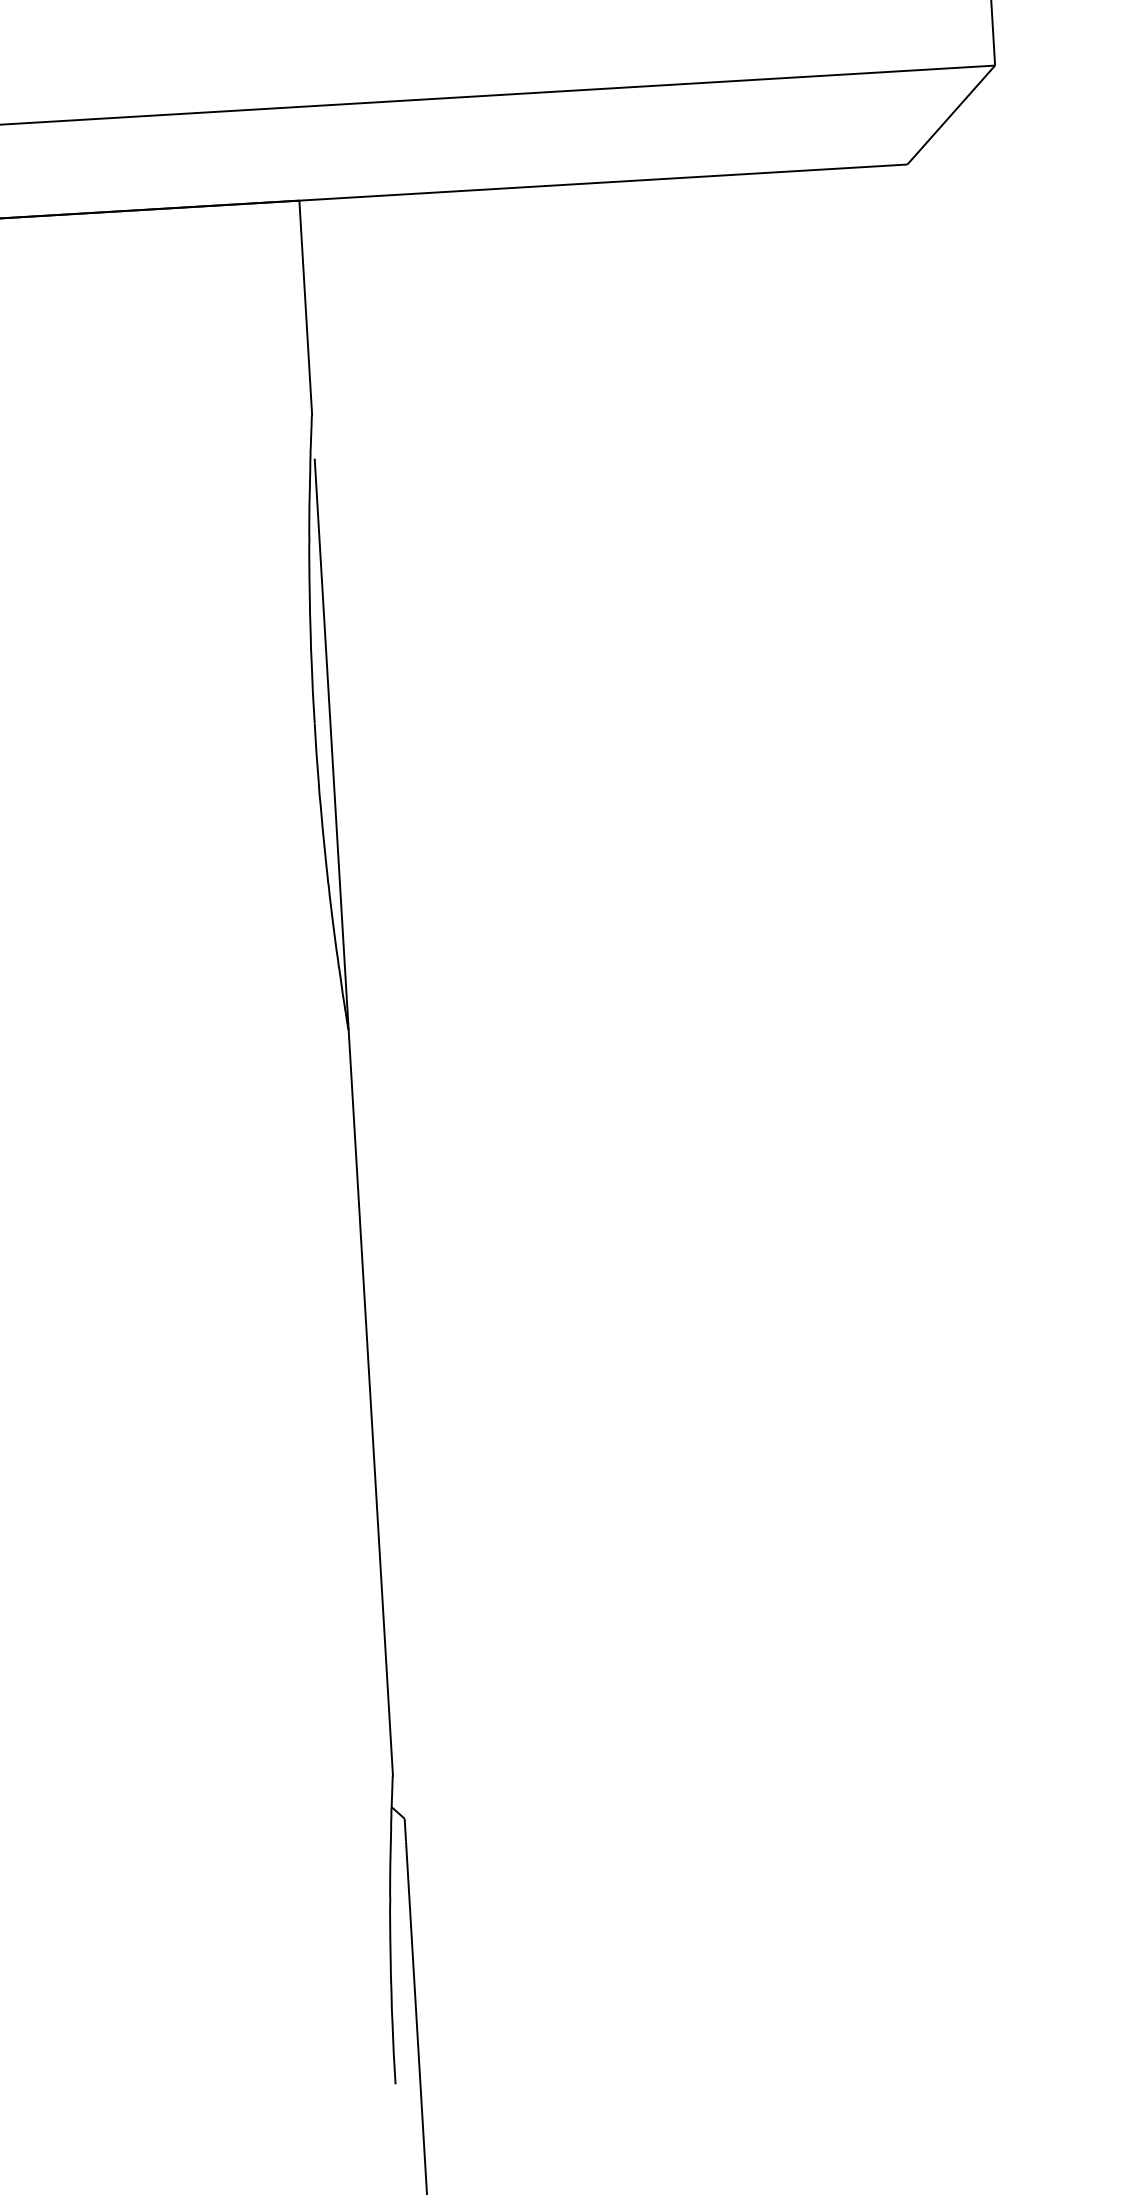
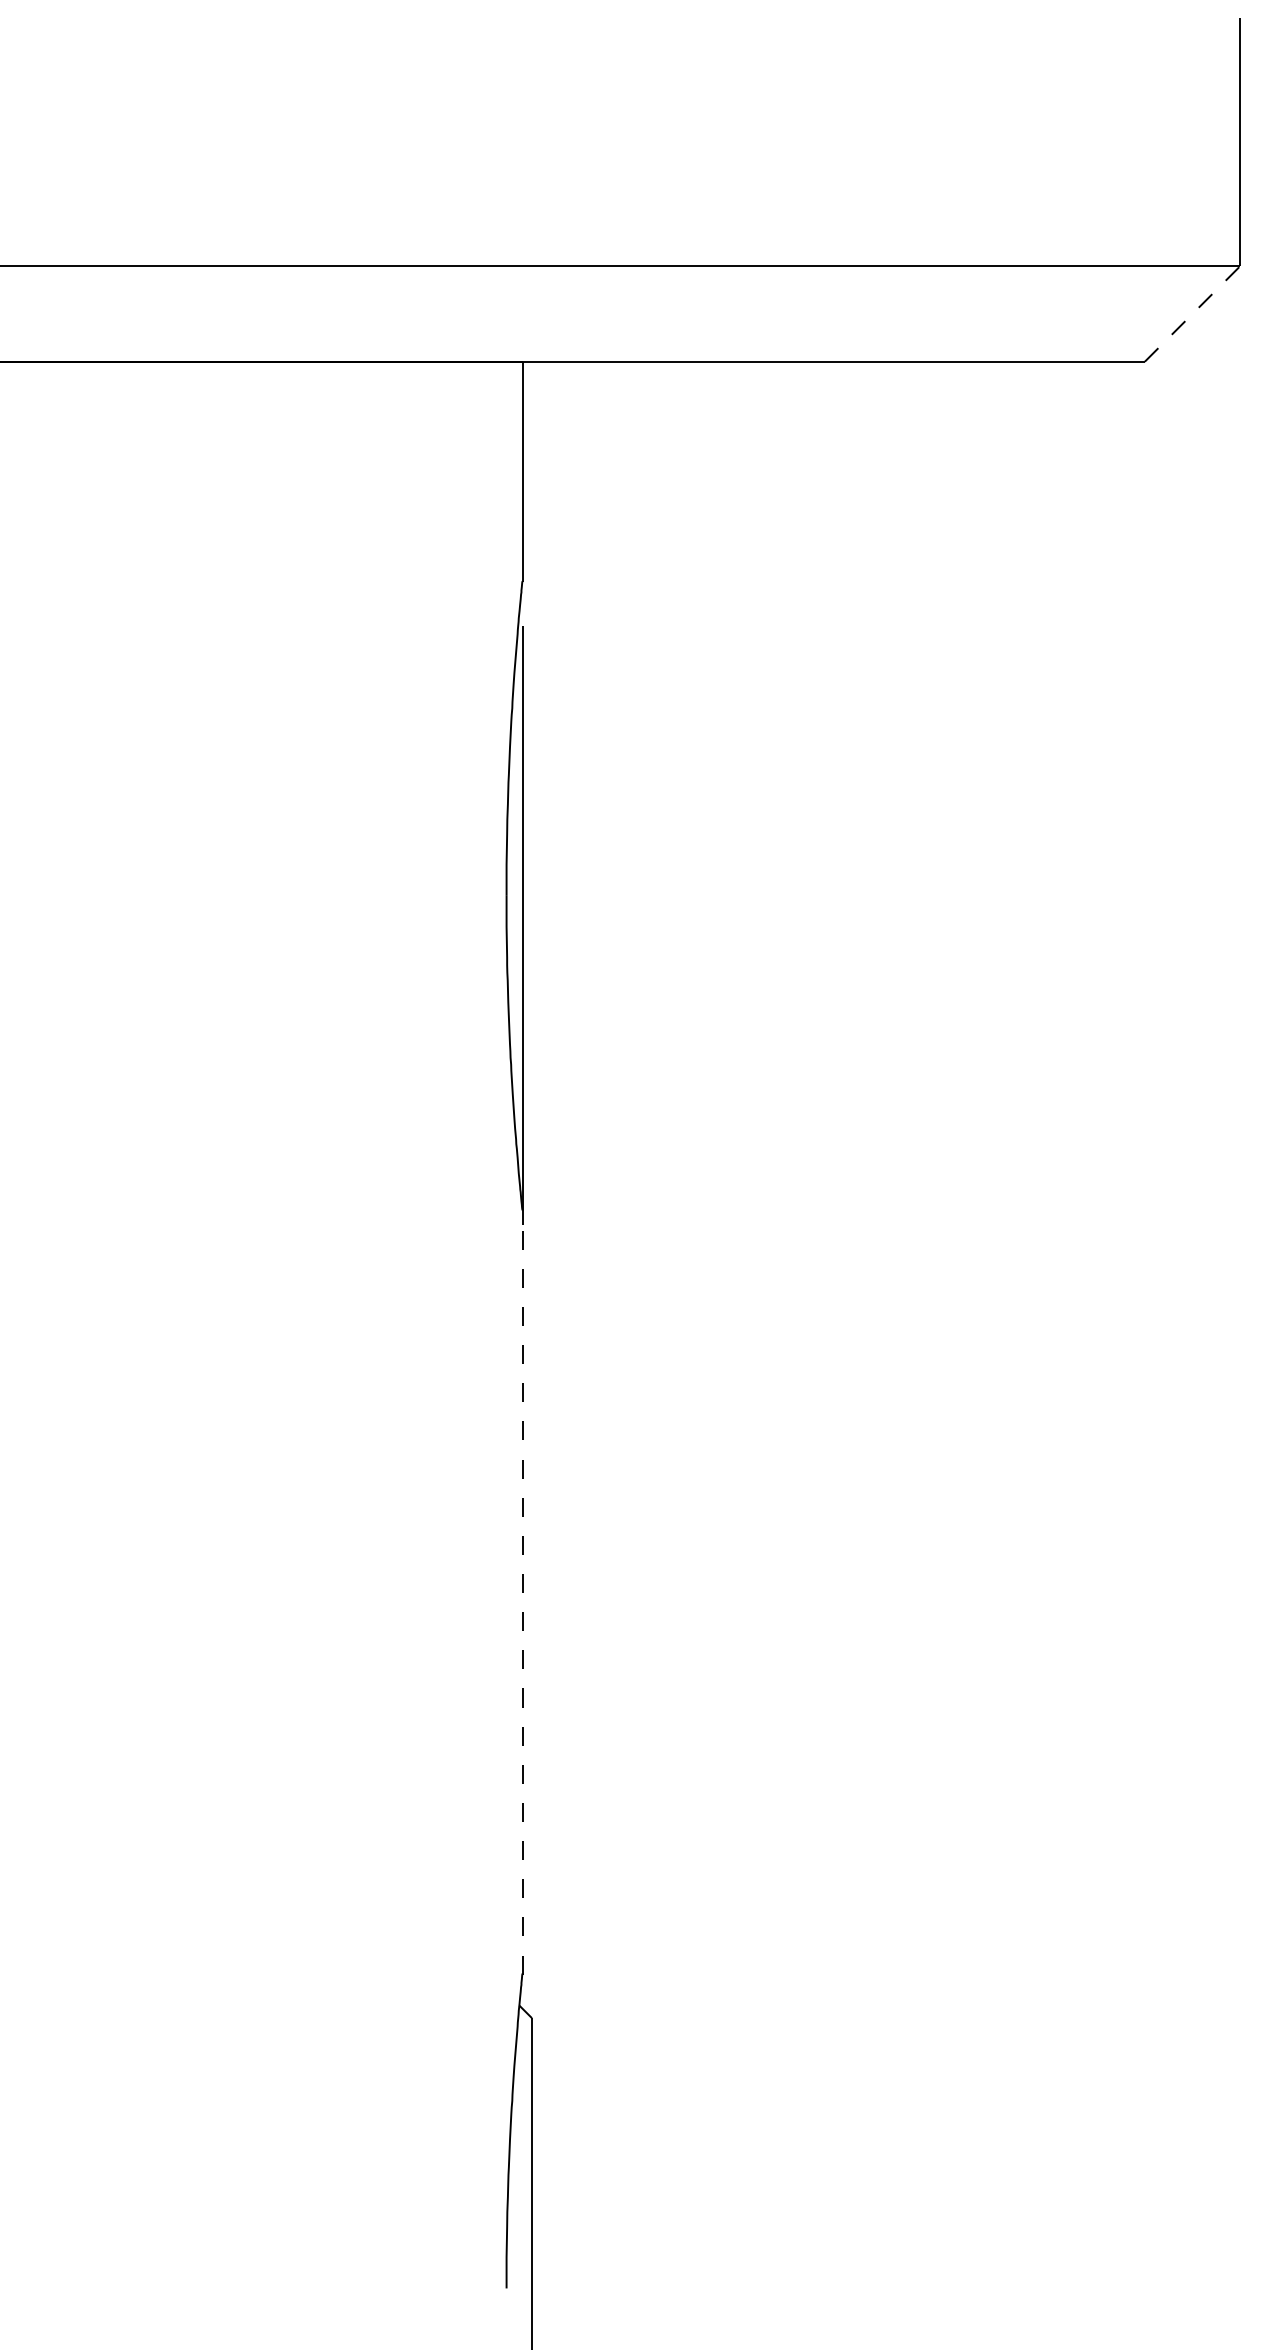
line: (951, 114) -> (1192, 313), solid -> dashed
line: (371, 1410) -> (522, 1599), solid -> dashed

